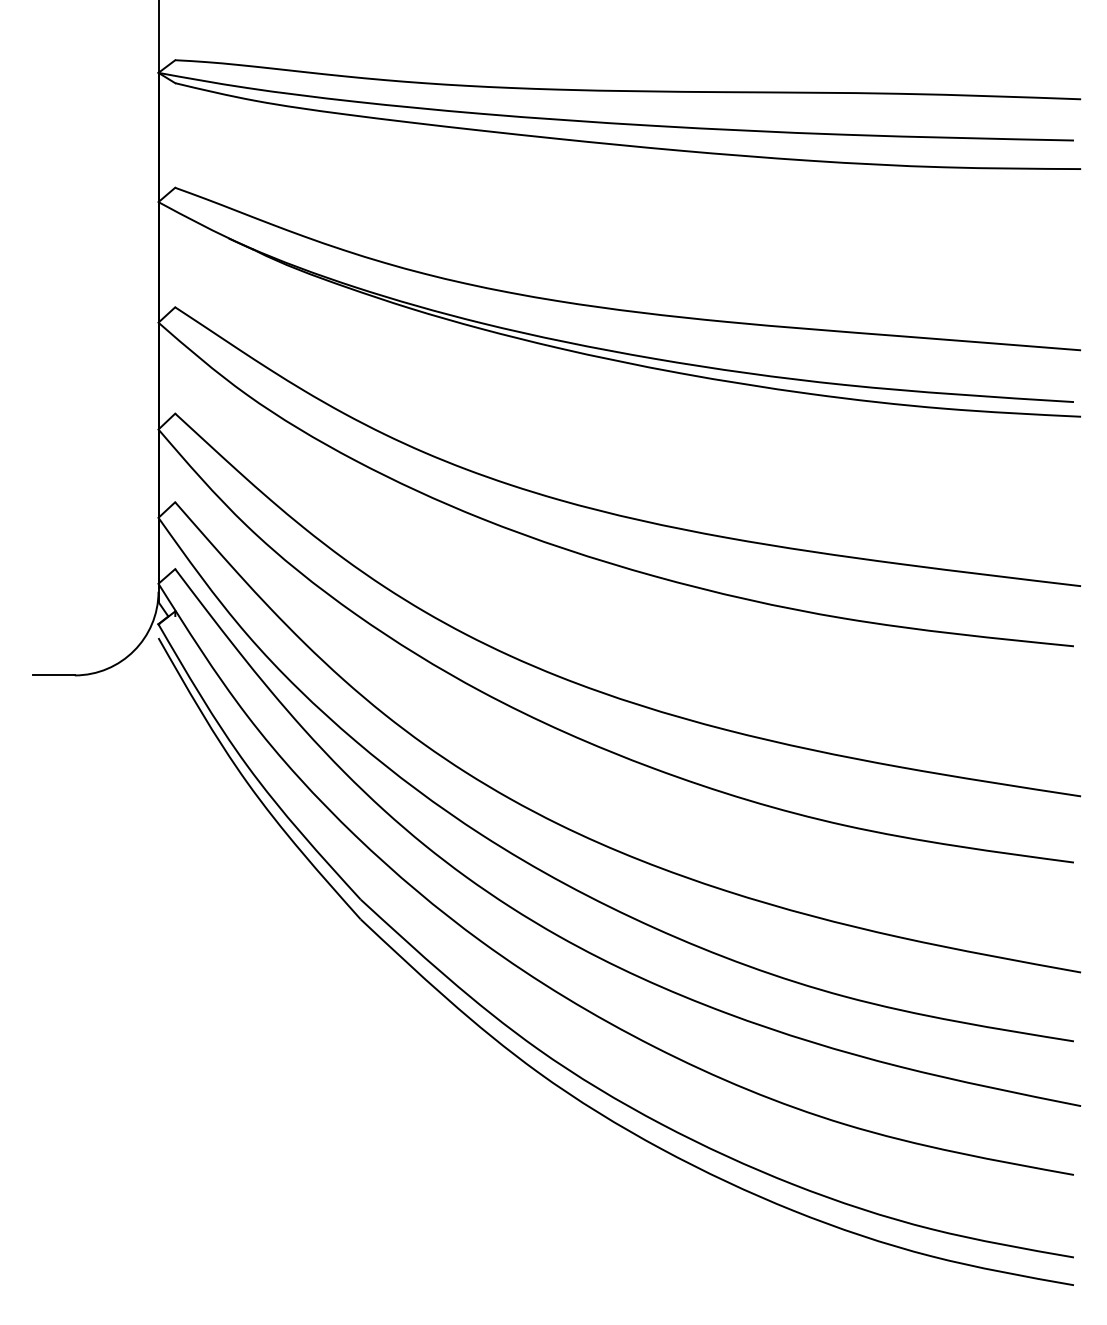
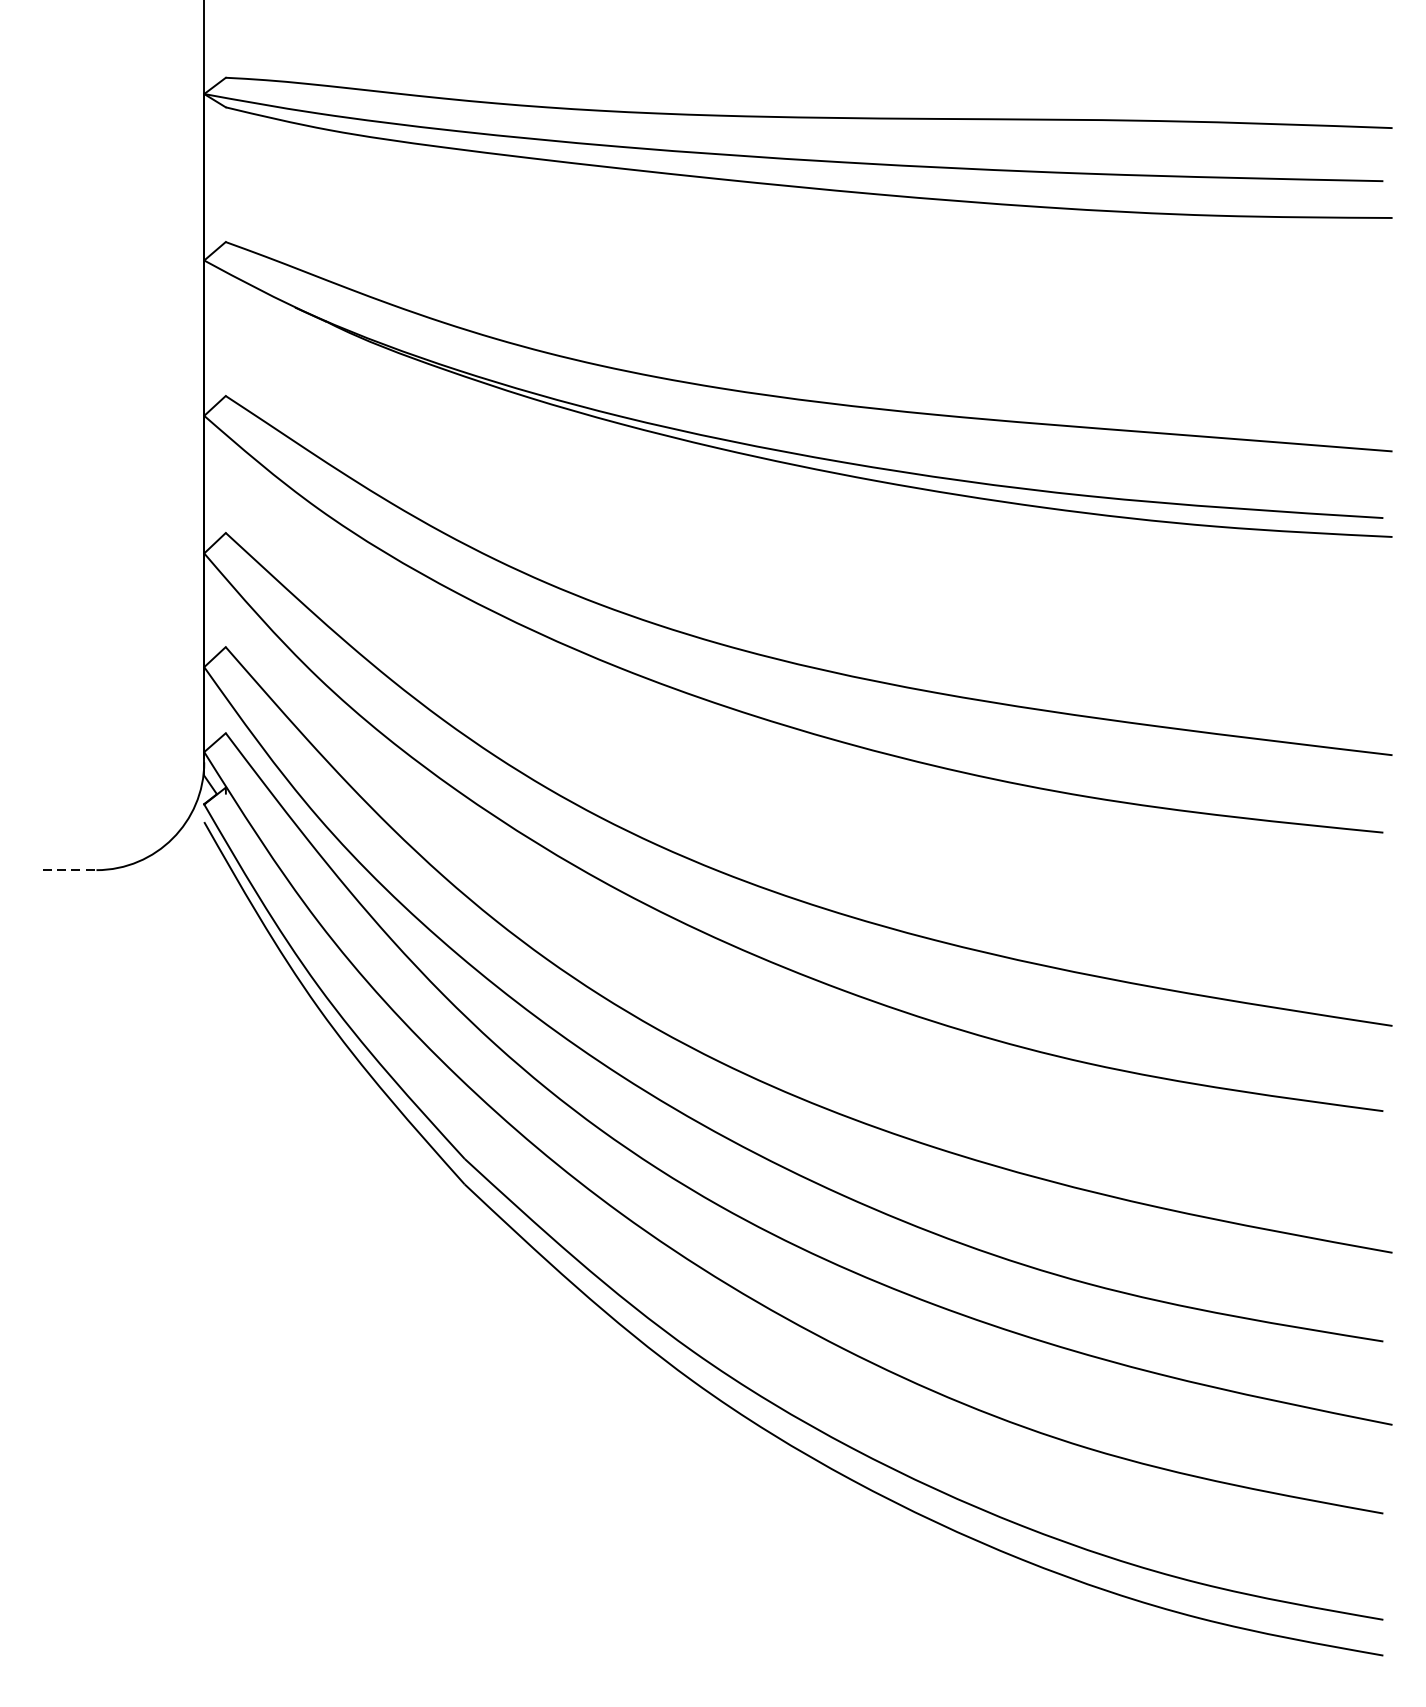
line: (53, 675) -> (68, 870), solid -> dashed

